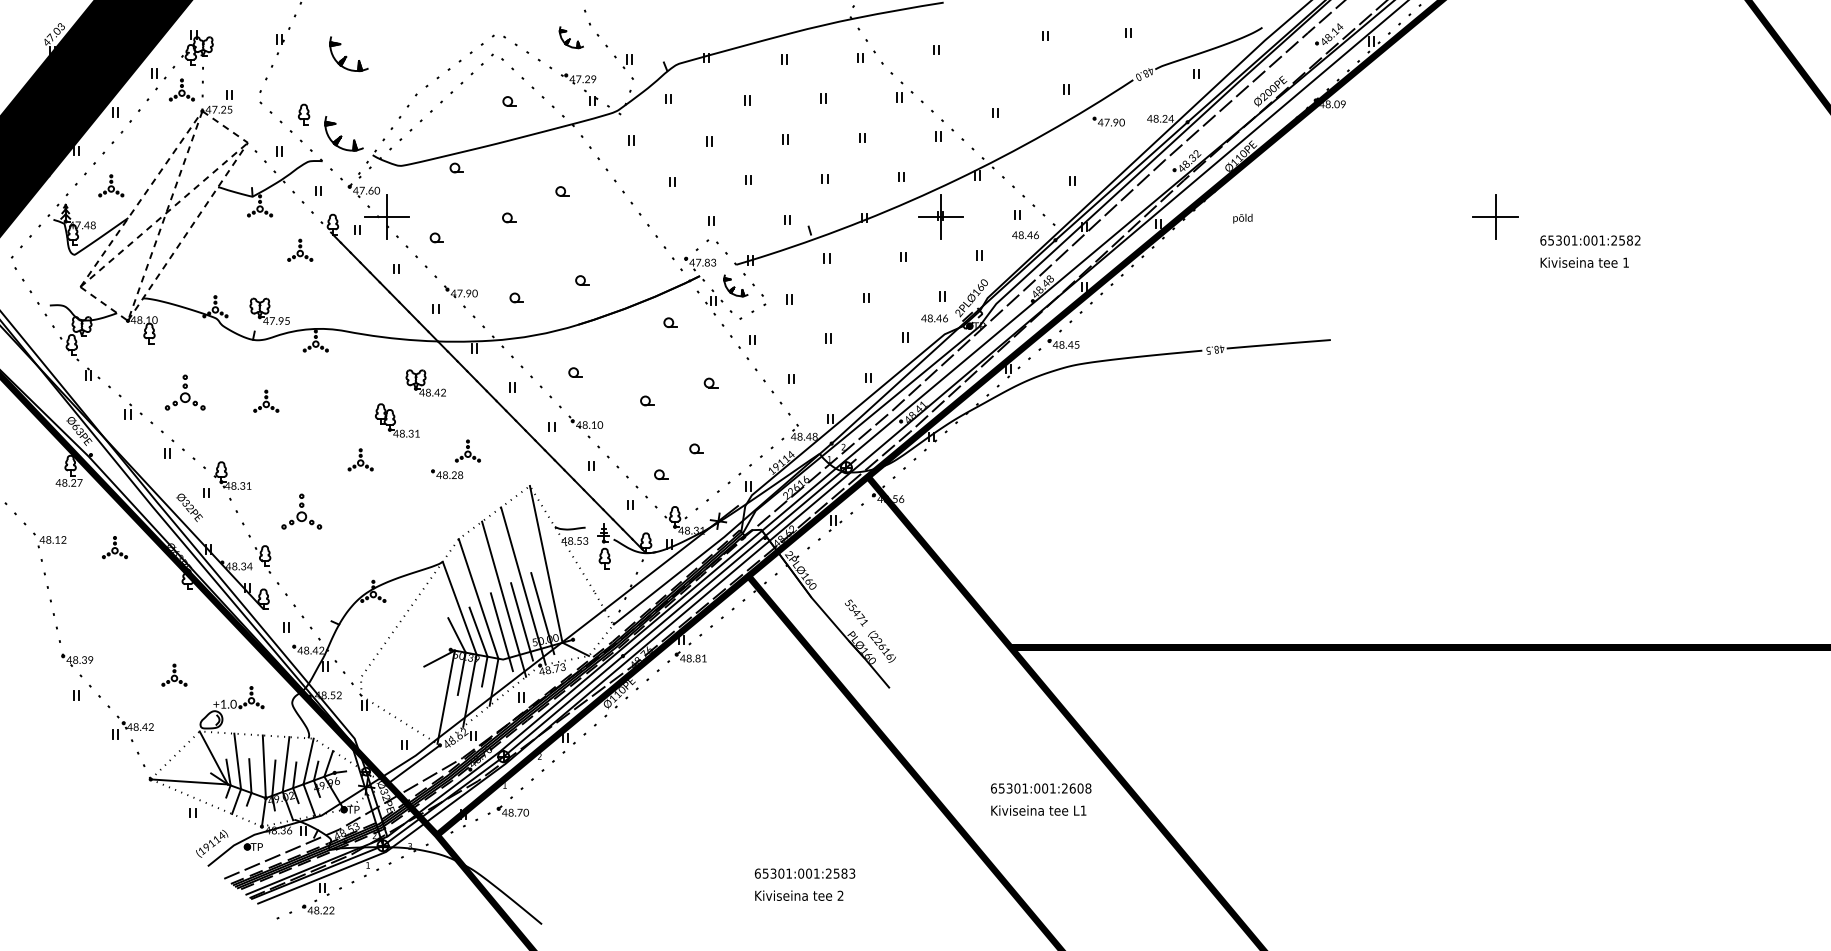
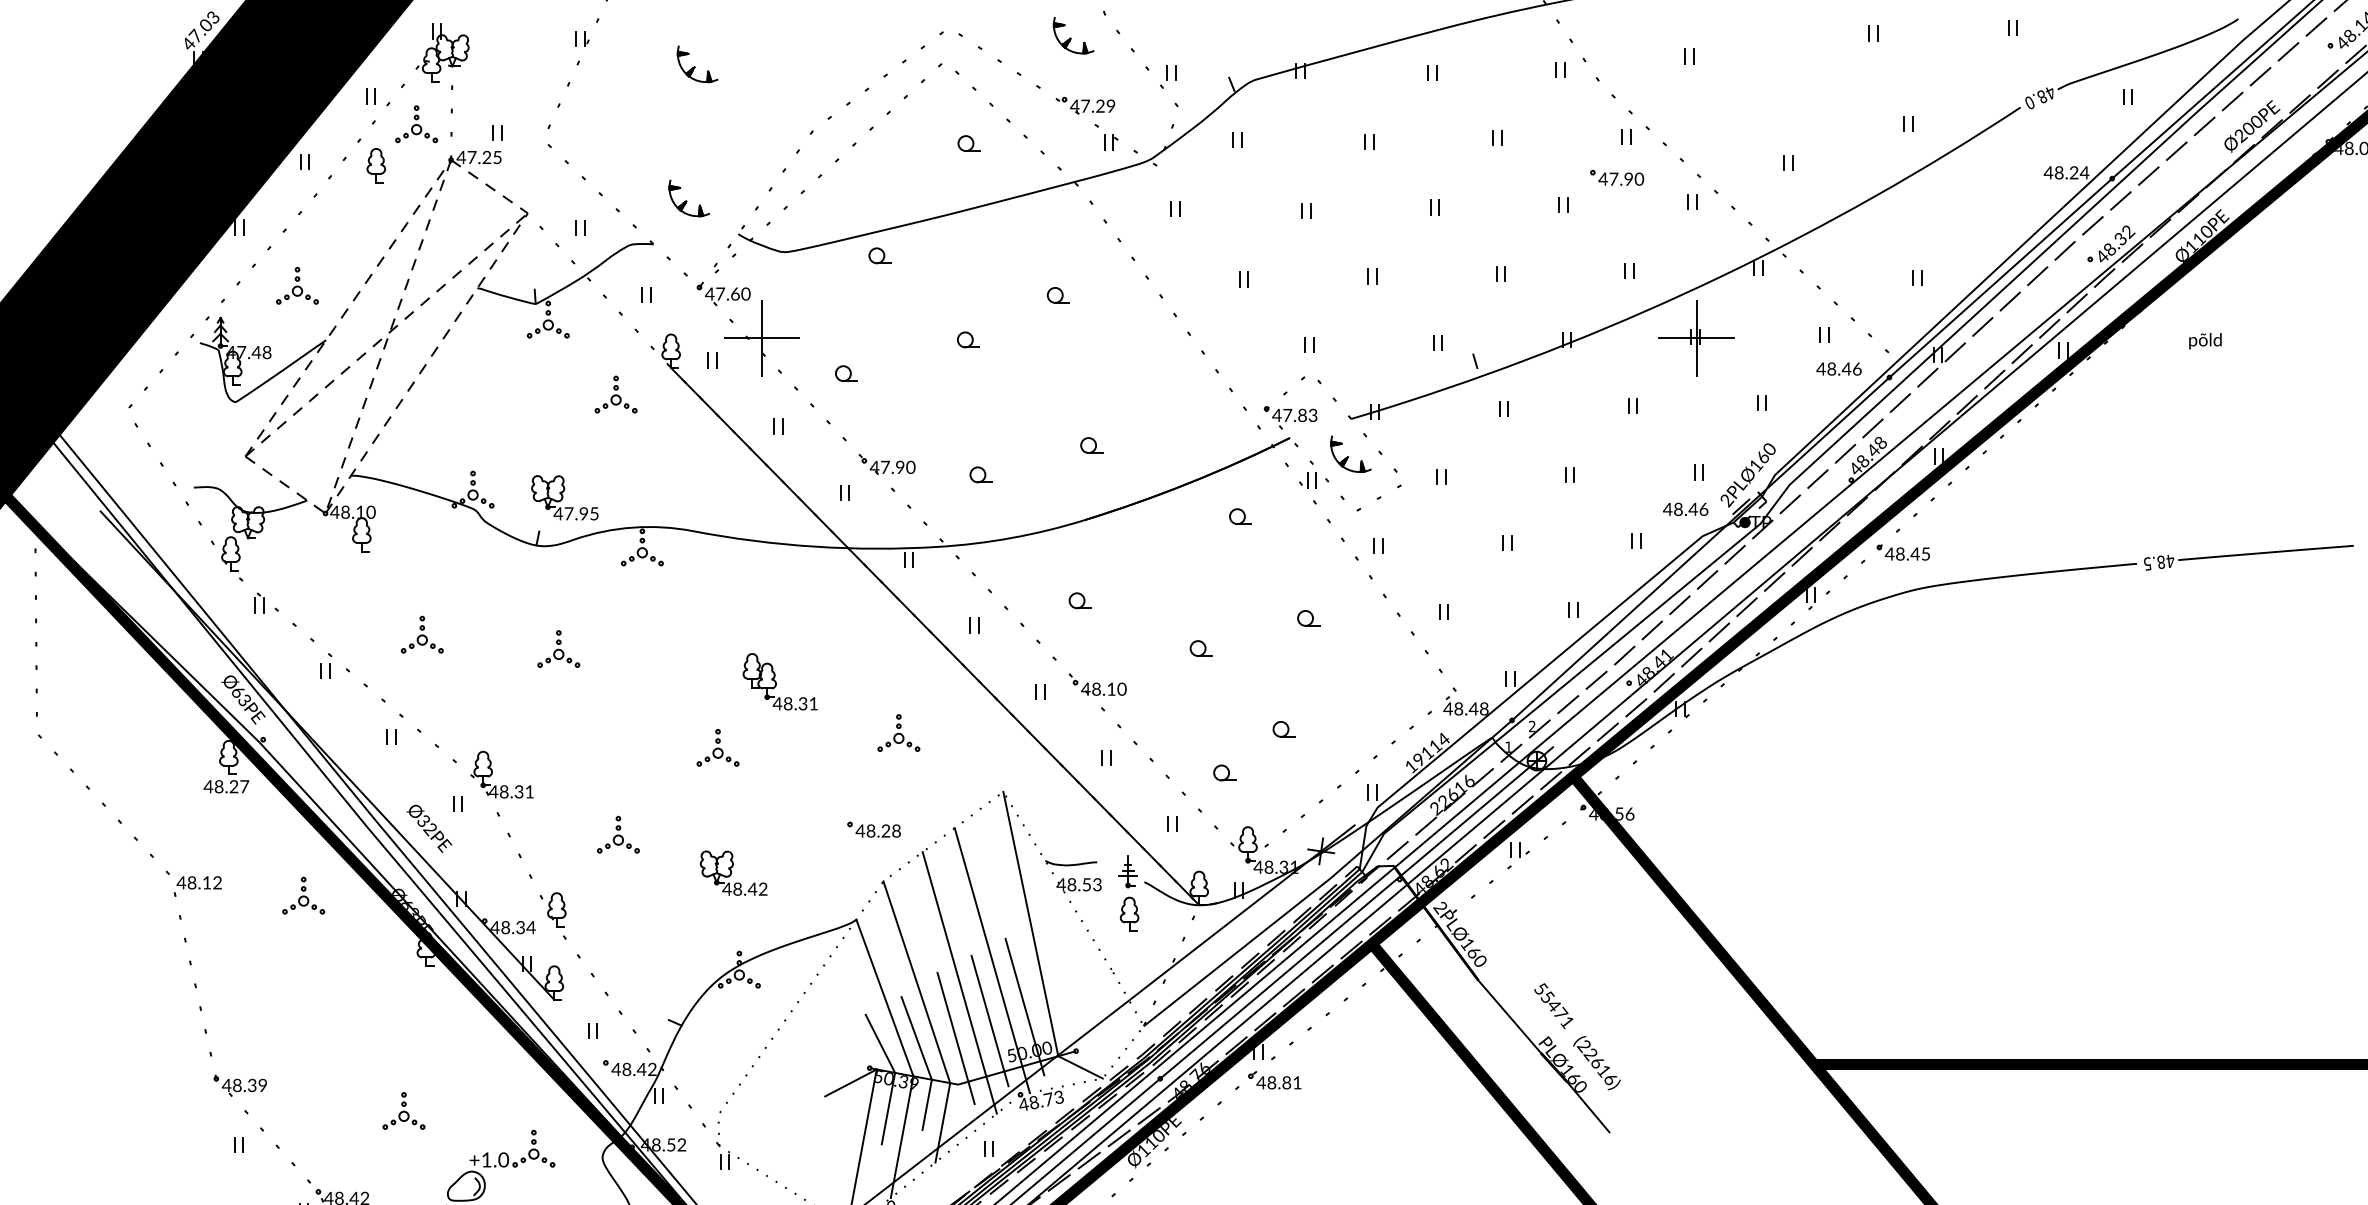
part: (347, 54) -> (695, 64), size x0.62
part: (304, 114) -> (377, 165), moved
part: (1108, 121) -> (1616, 177), moved
part: (342, 134) -> (687, 199), size x0.62
part: (425, 382) -> (732, 872), moved
part: (185, 392) -> (422, 634), size x0.62
part: (447, 474) -> (874, 829), moved
part: (301, 510) -> (618, 833), size x0.62

